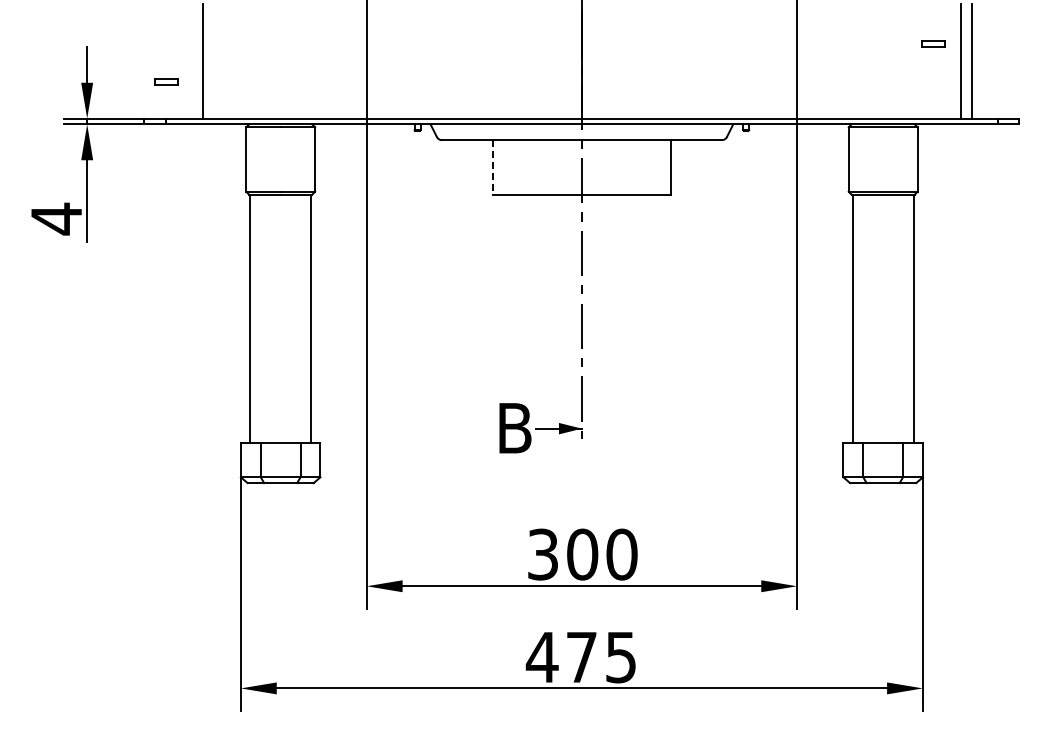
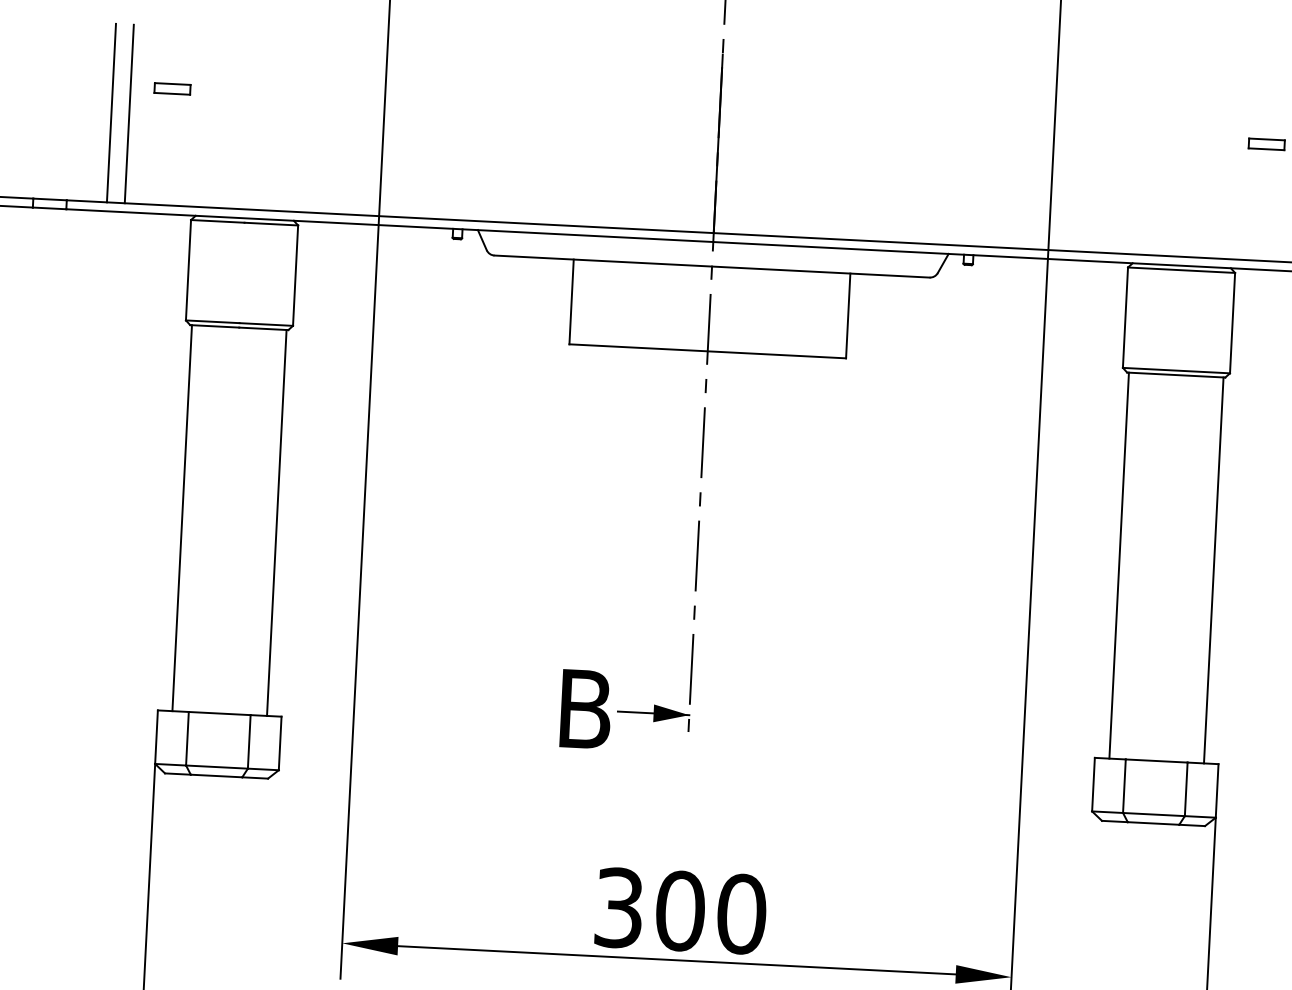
line: (191, 60) -> (111, 111), added
part: (166, 81) -> (173, 88), moved
line: (492, 167) -> (570, 302), dashed -> solid

